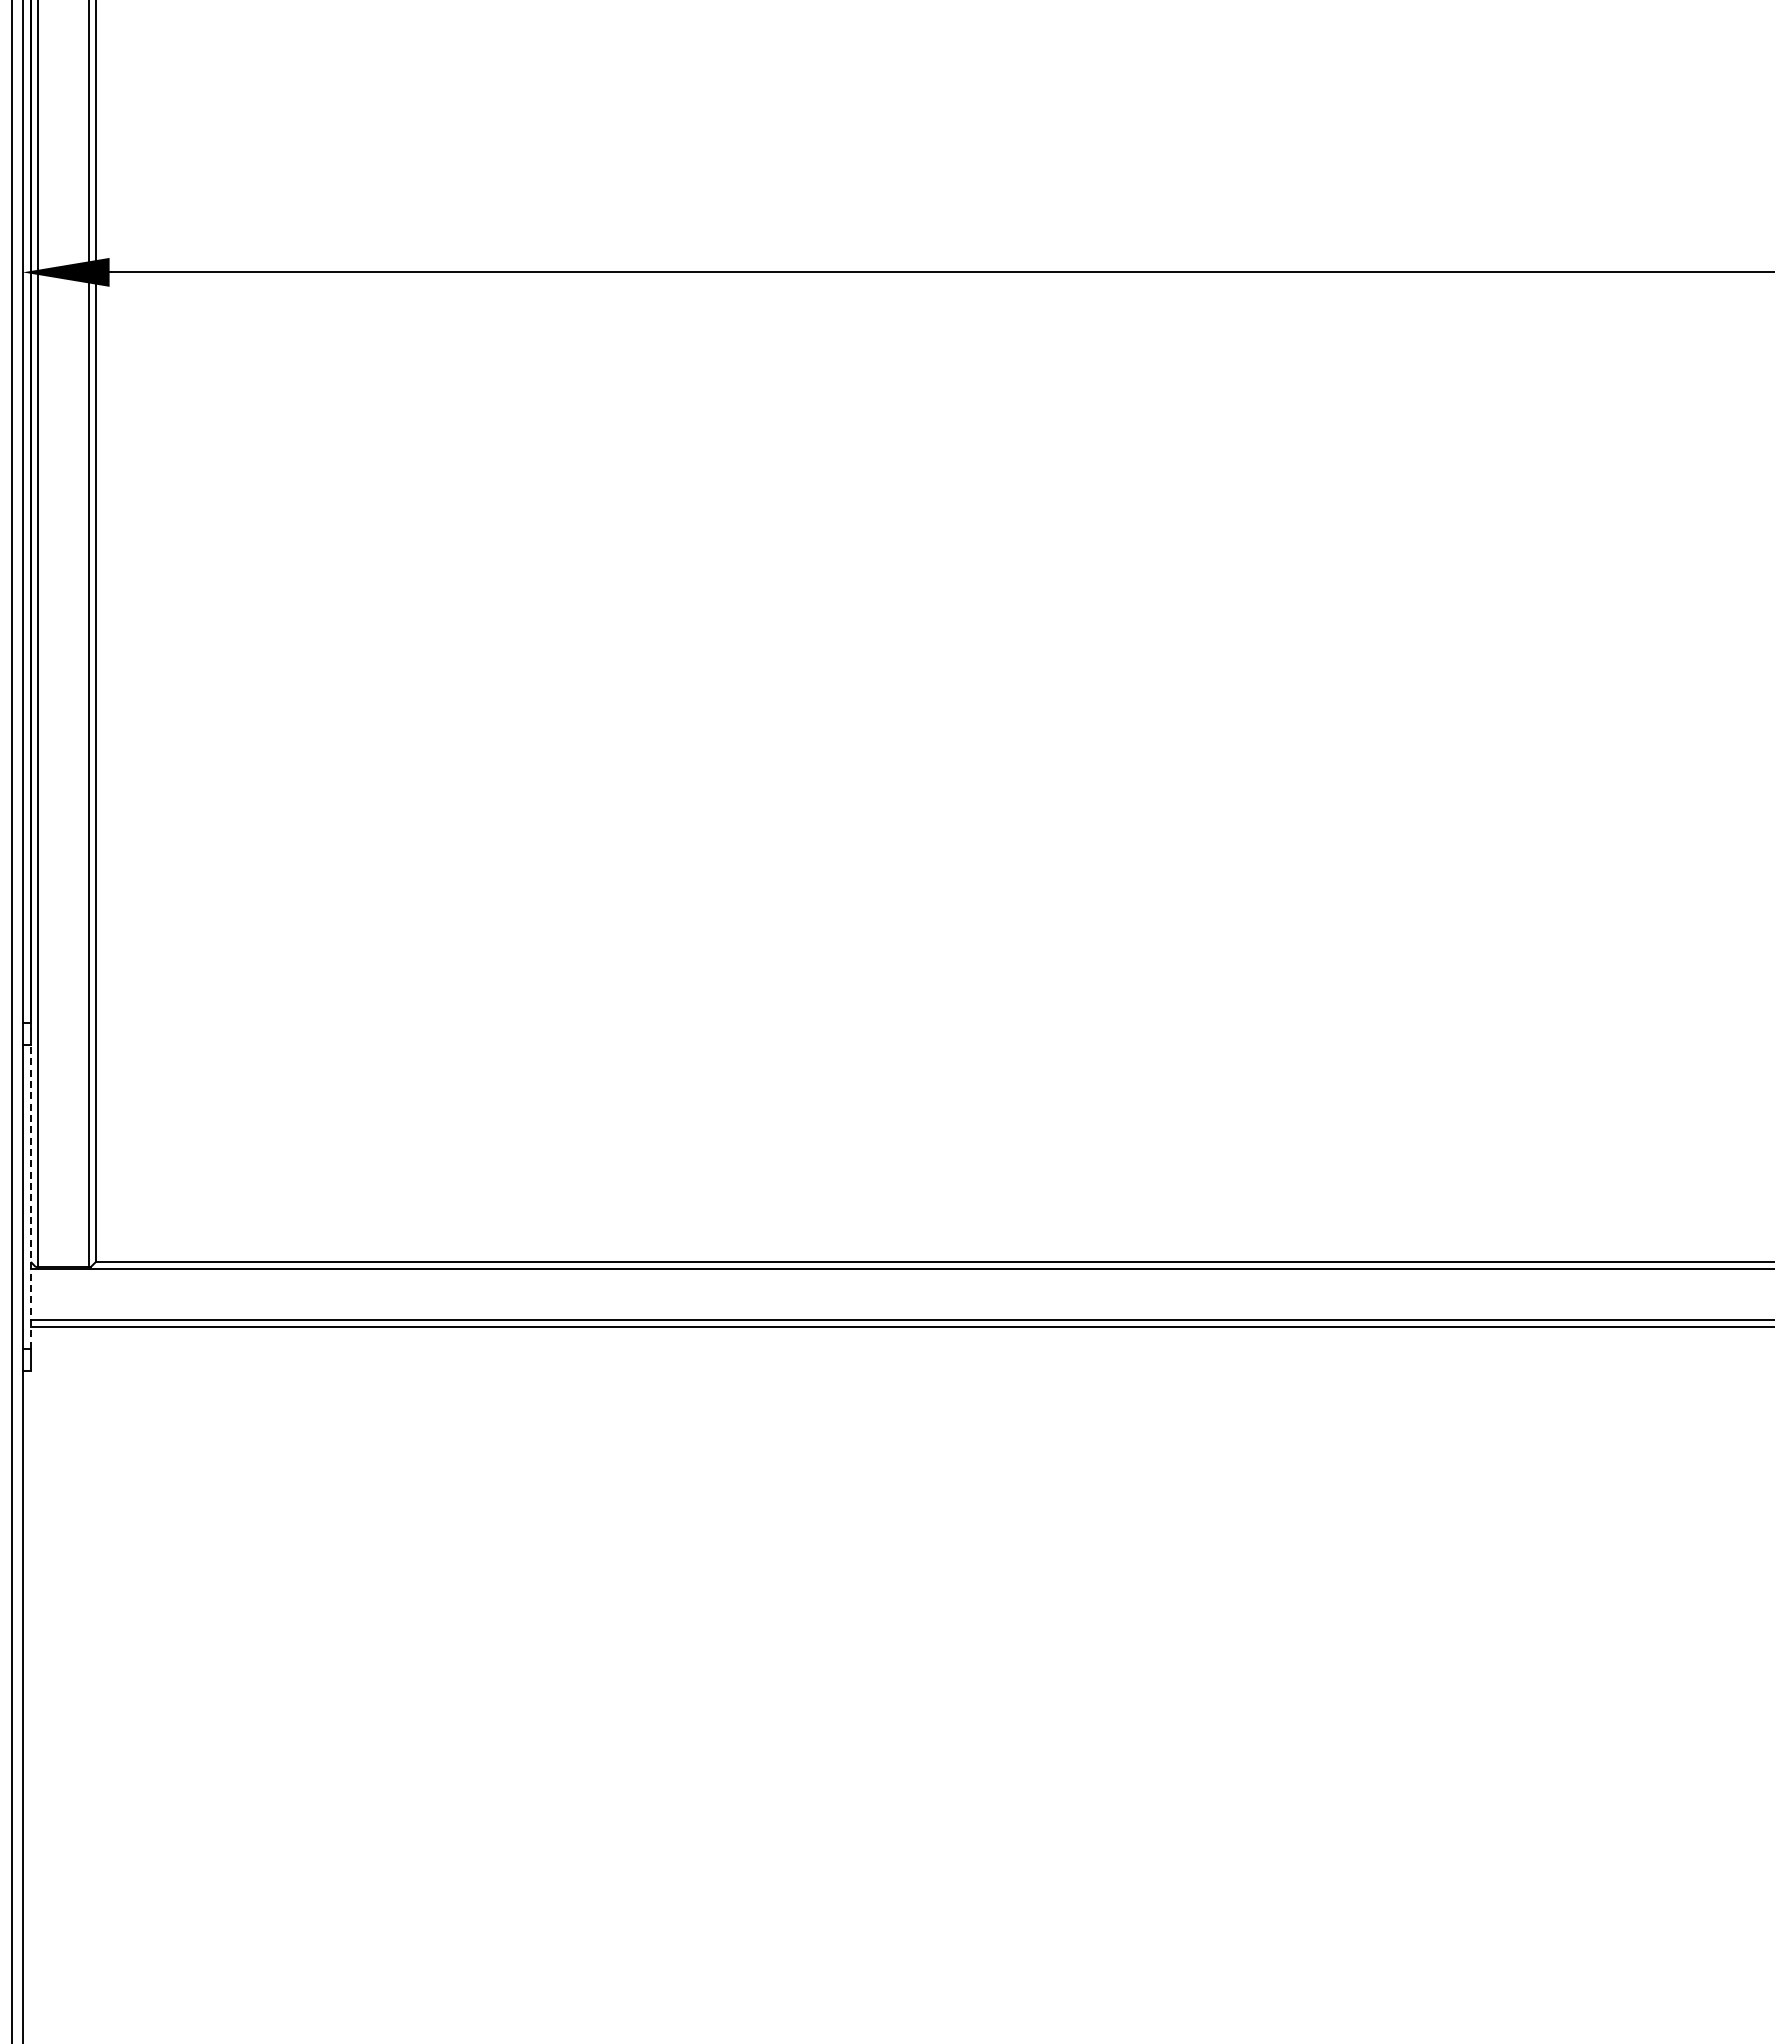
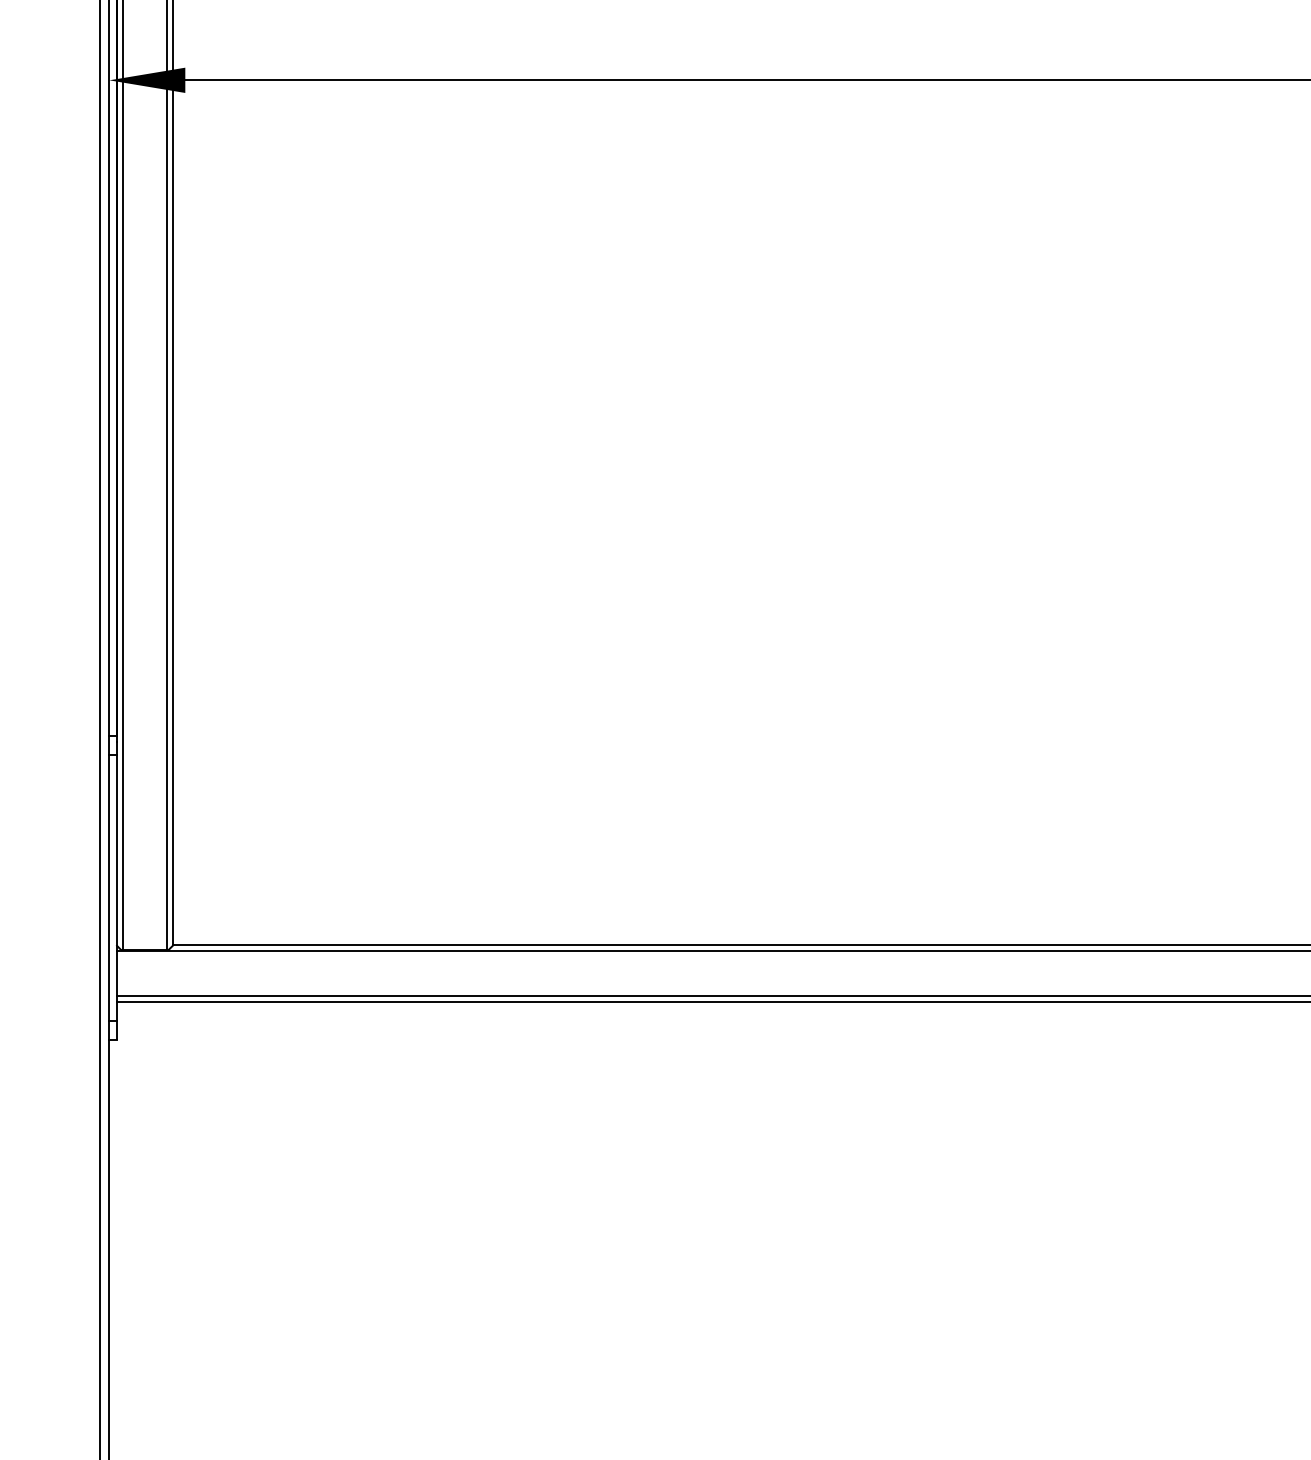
line: (30, 1196) -> (116, 888), dashed -> solid

